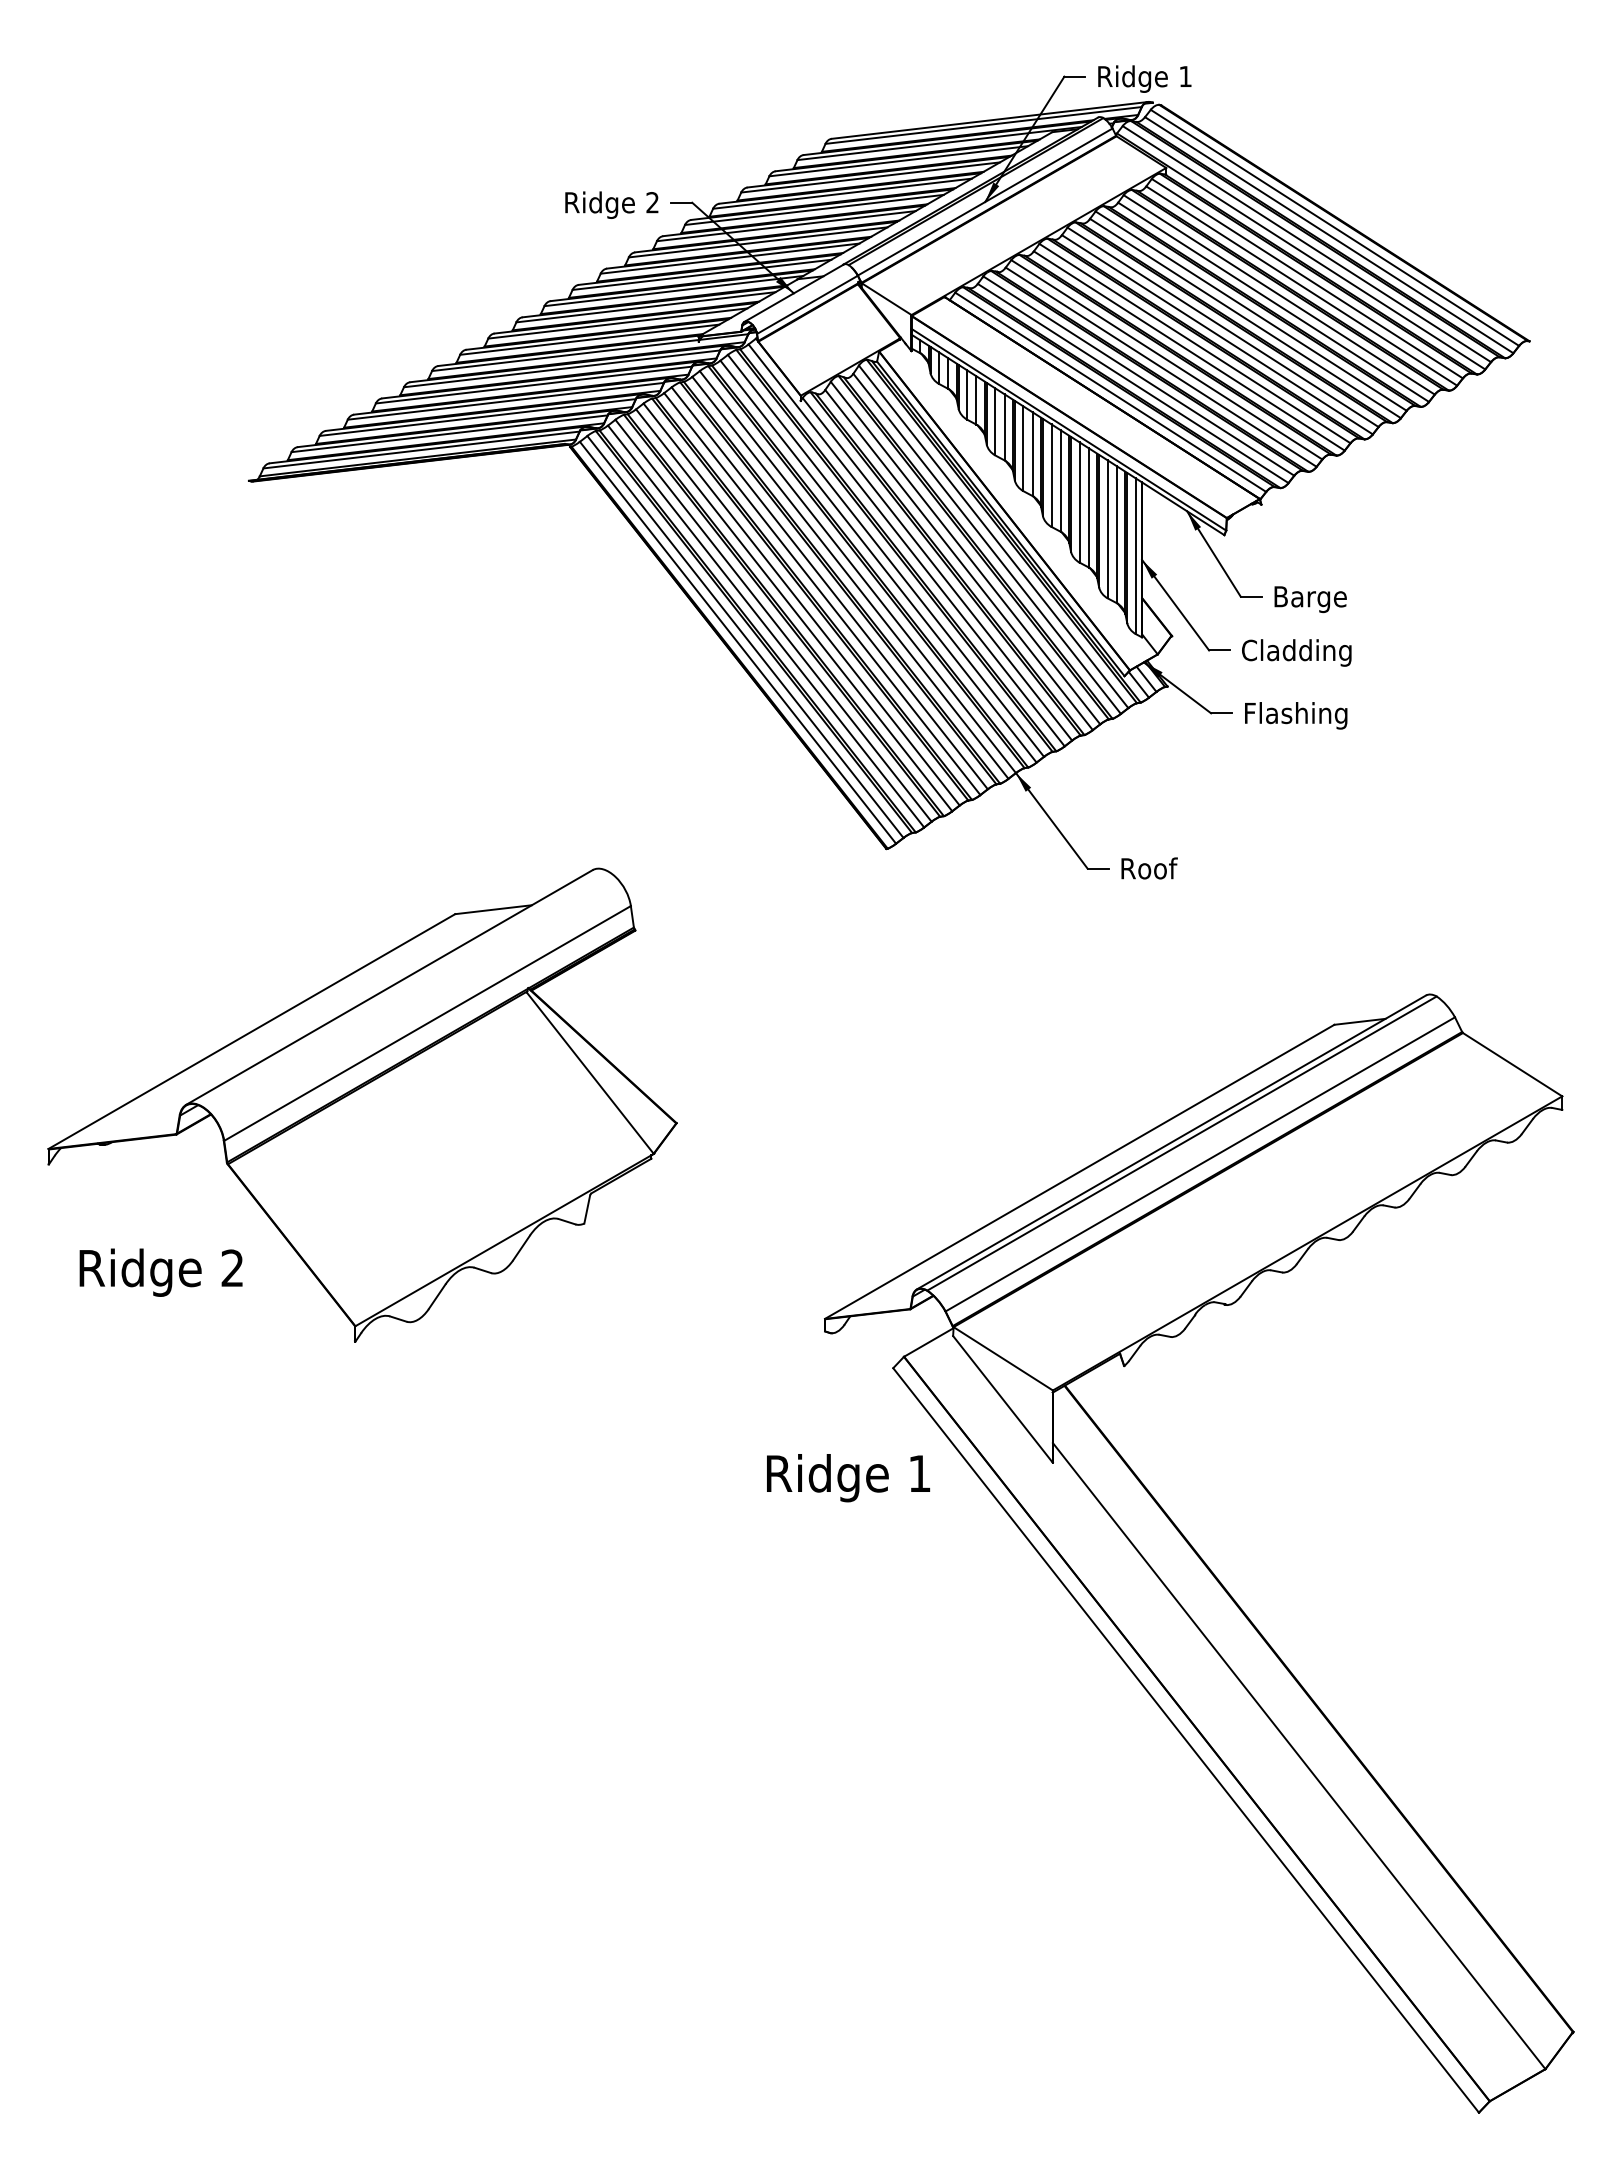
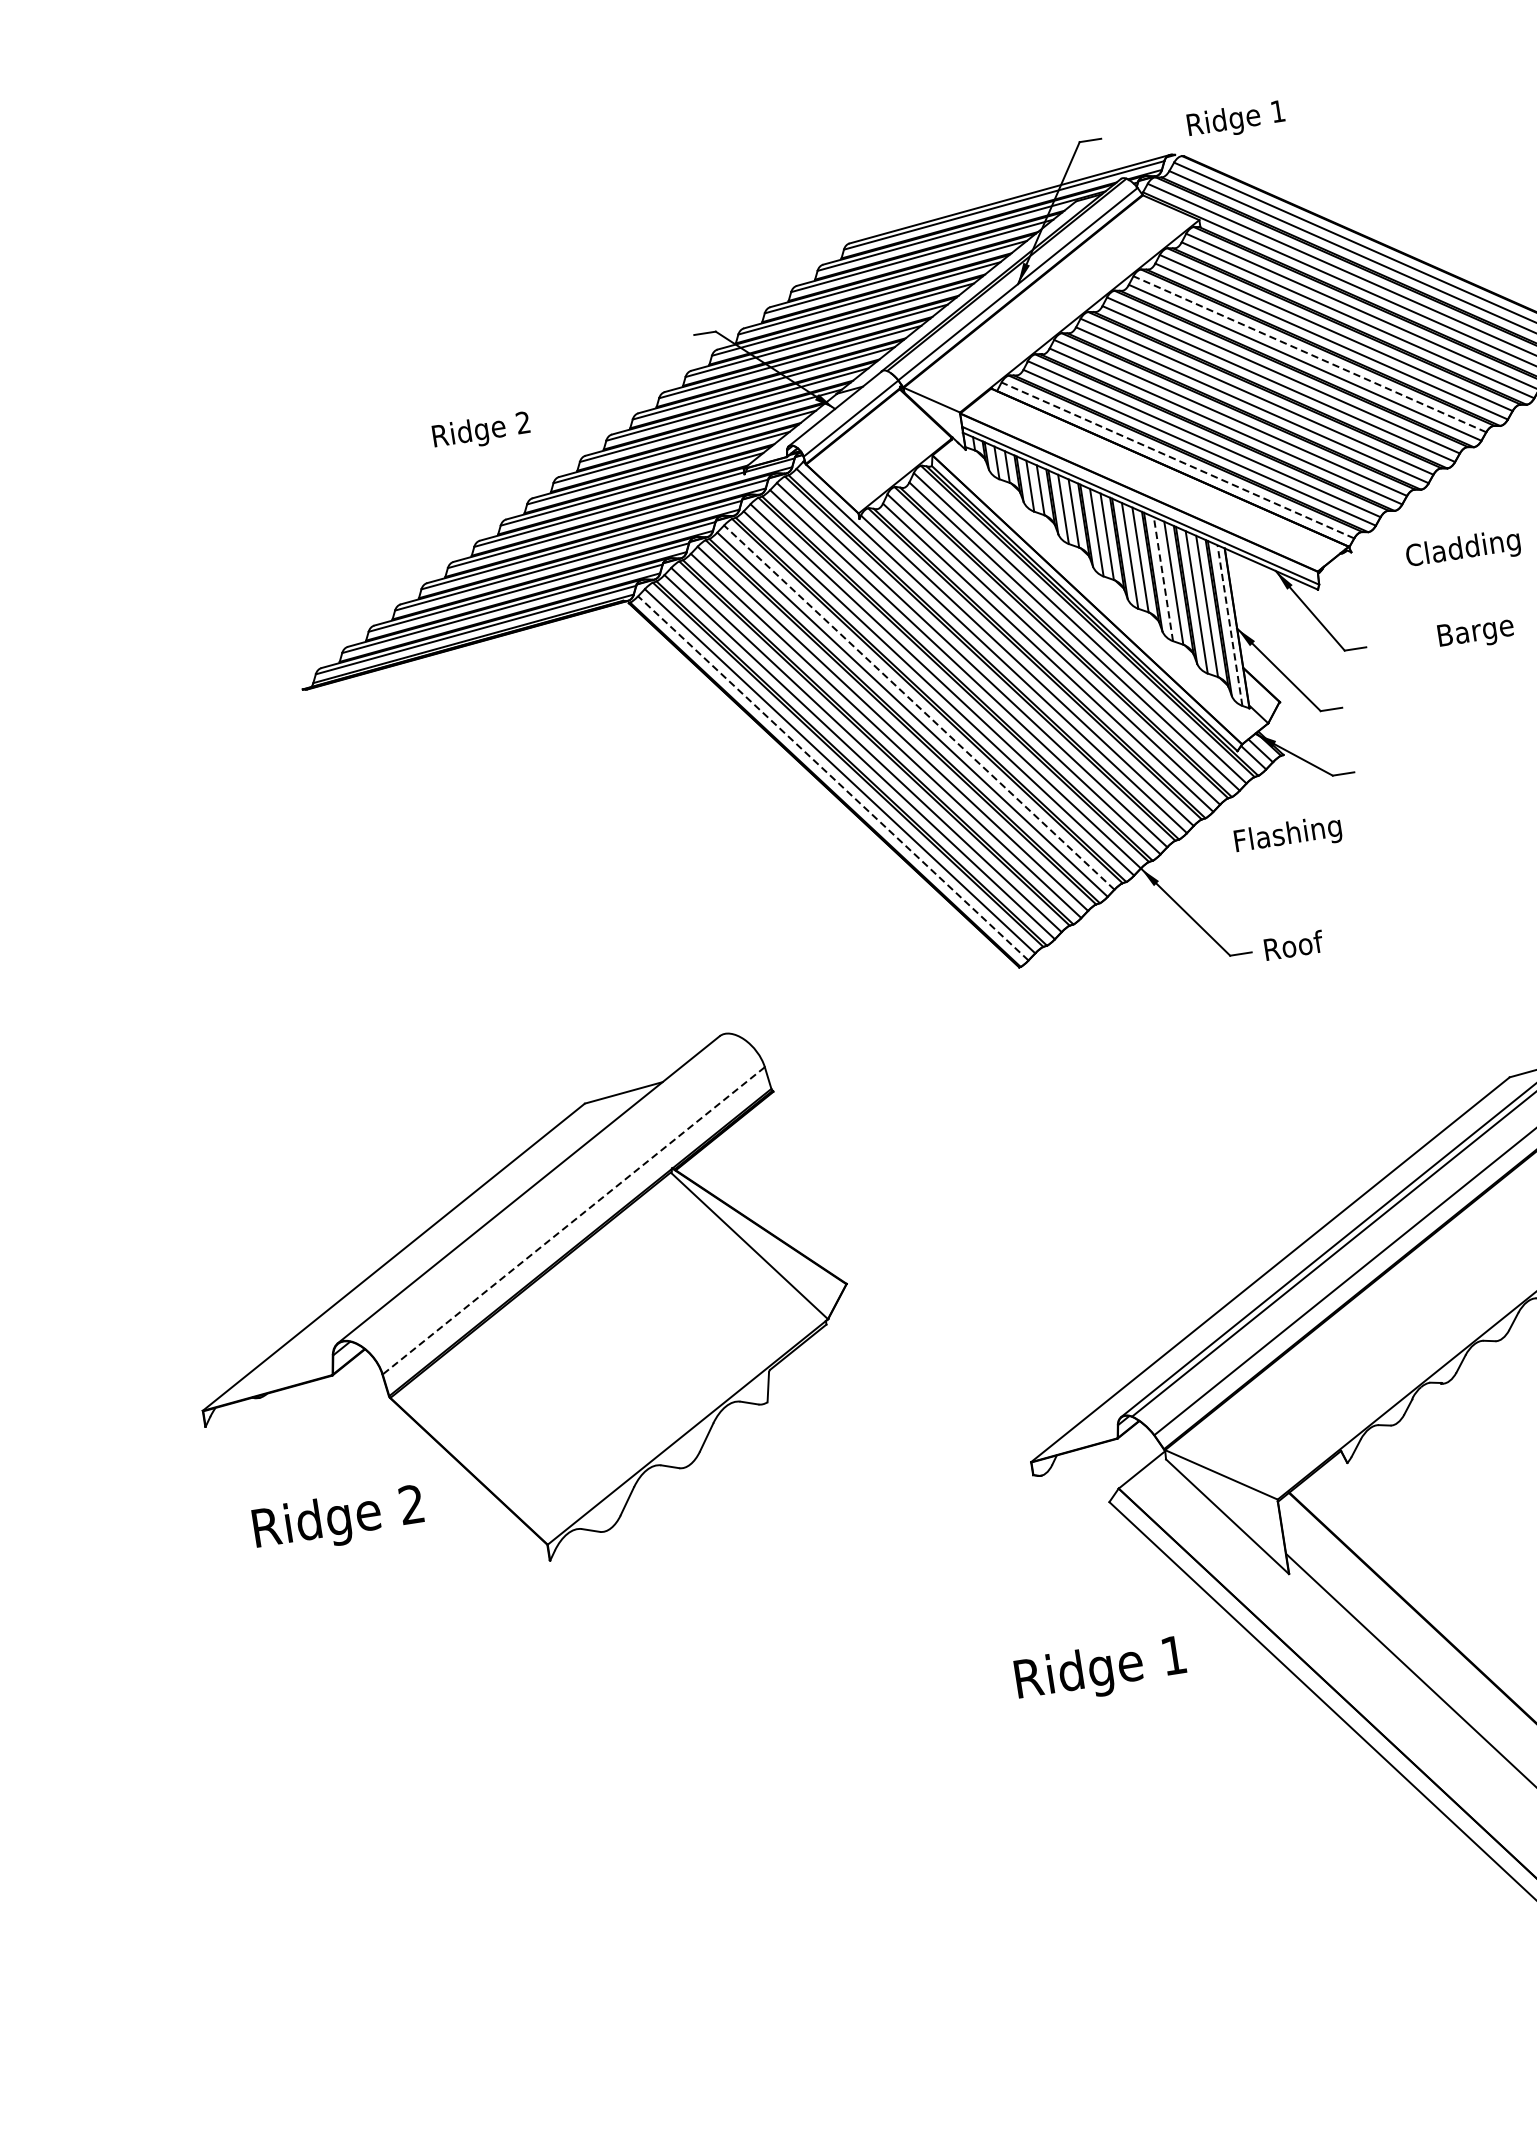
text: (1144, 78) -> (1235, 119), moved
text: (611, 204) -> (481, 431), moved
line: (1251, 311) -> (1310, 354), solid -> dashed
line: (1110, 392) -> (1177, 460), solid -> dashed
line: (1079, 502) -> (1163, 579), solid -> dashed
line: (1135, 556) -> (1229, 625), solid -> dashed
line: (829, 588) -> (919, 707), solid -> dashed
text: (1310, 599) -> (1475, 633), moved
line: (738, 642) -> (833, 778), solid -> dashed
text: (1296, 652) -> (1463, 549), moved
text: (1296, 715) -> (1288, 835), moved
line: (427, 1023) -> (573, 1220), solid -> dashed
text: (848, 1478) -> (1101, 1671), moved

